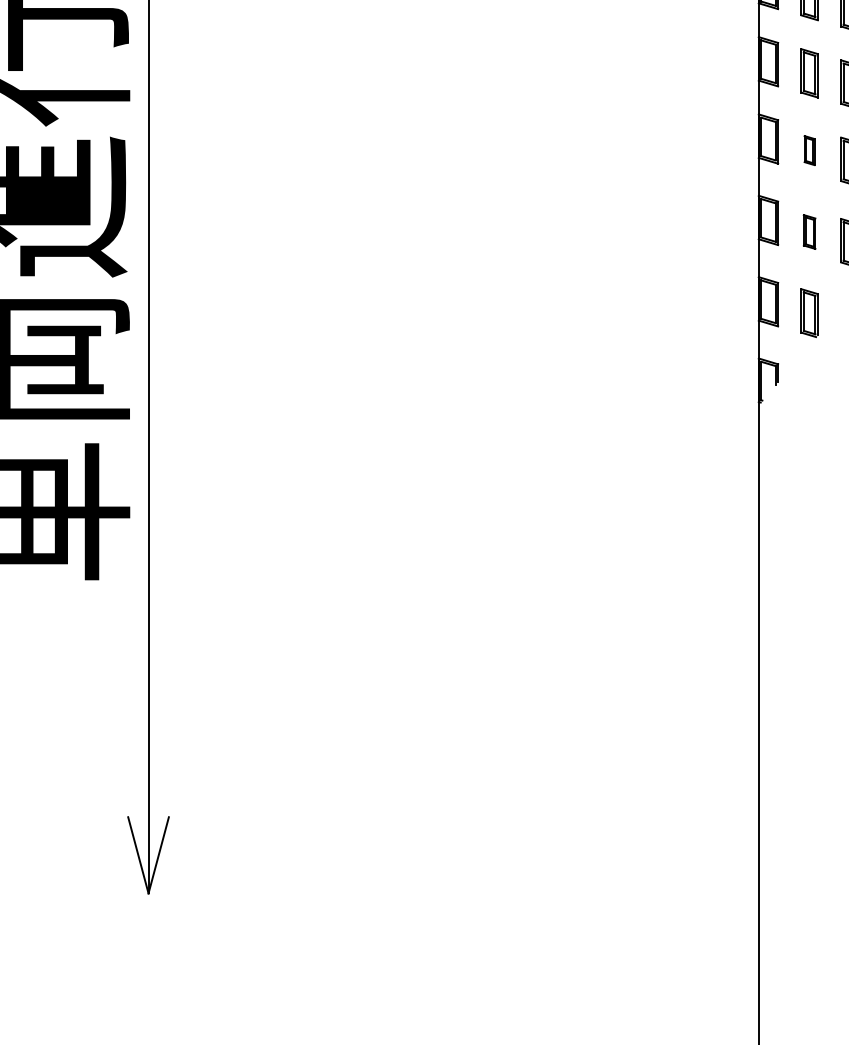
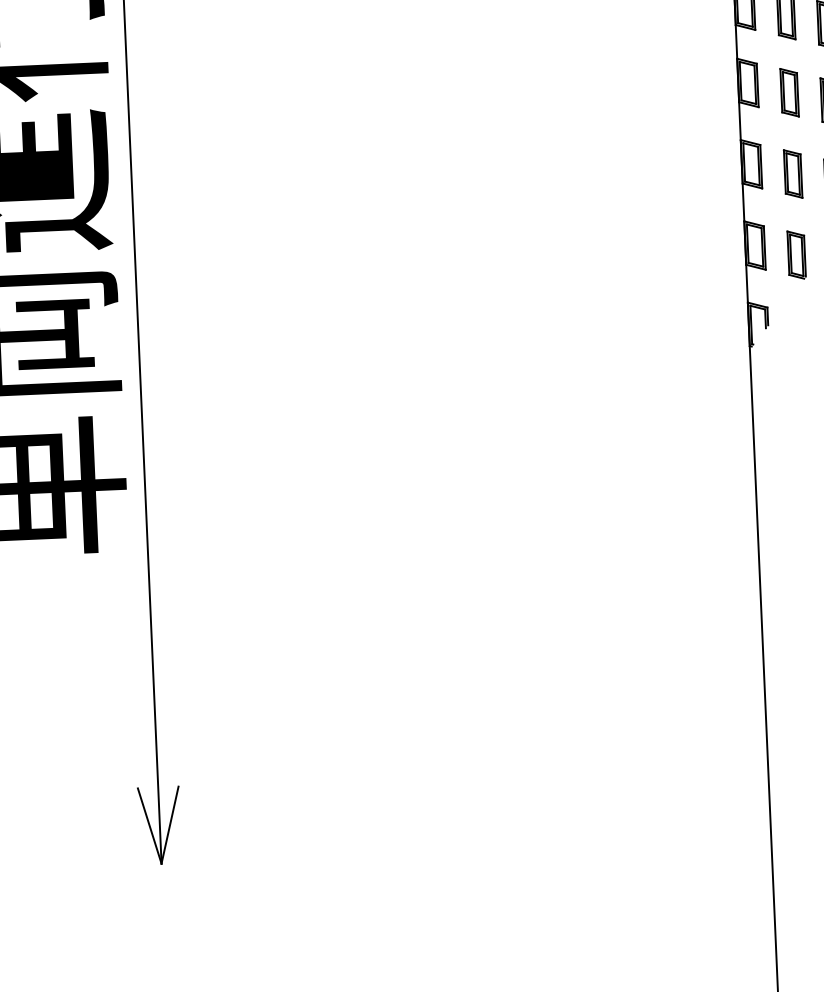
part: (809, 150) -> (789, 92), size x1.67
part: (809, 231) -> (792, 173), size x1.43

